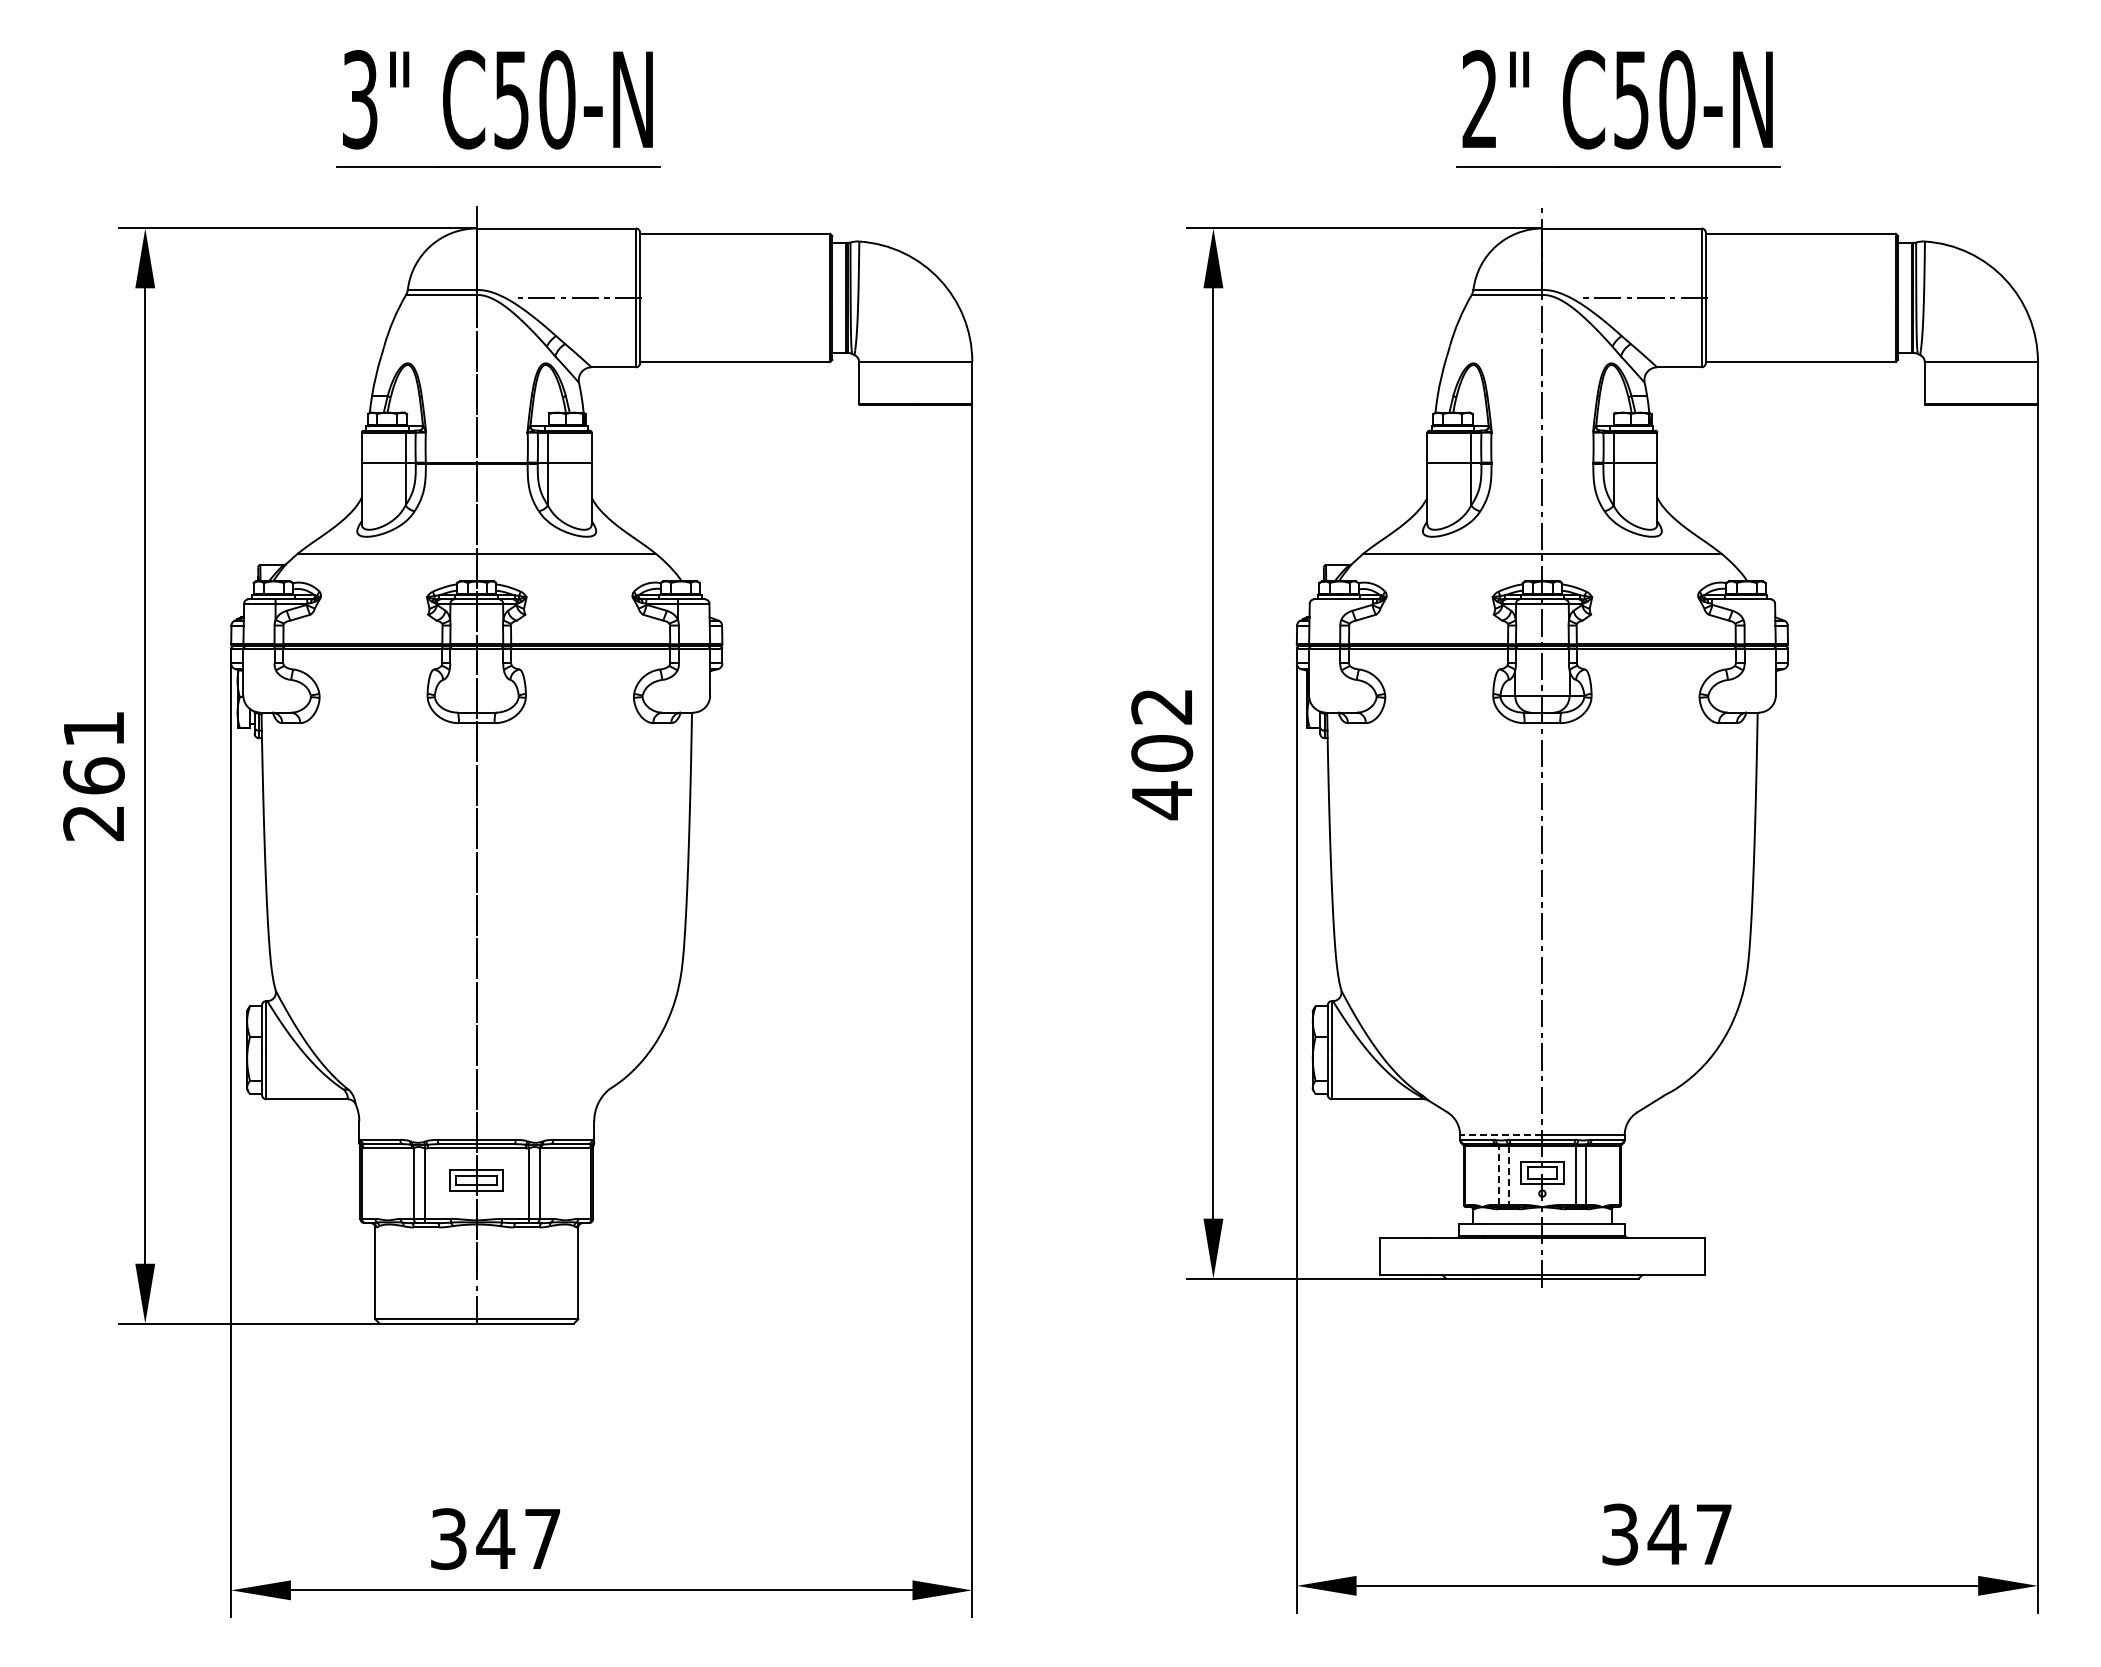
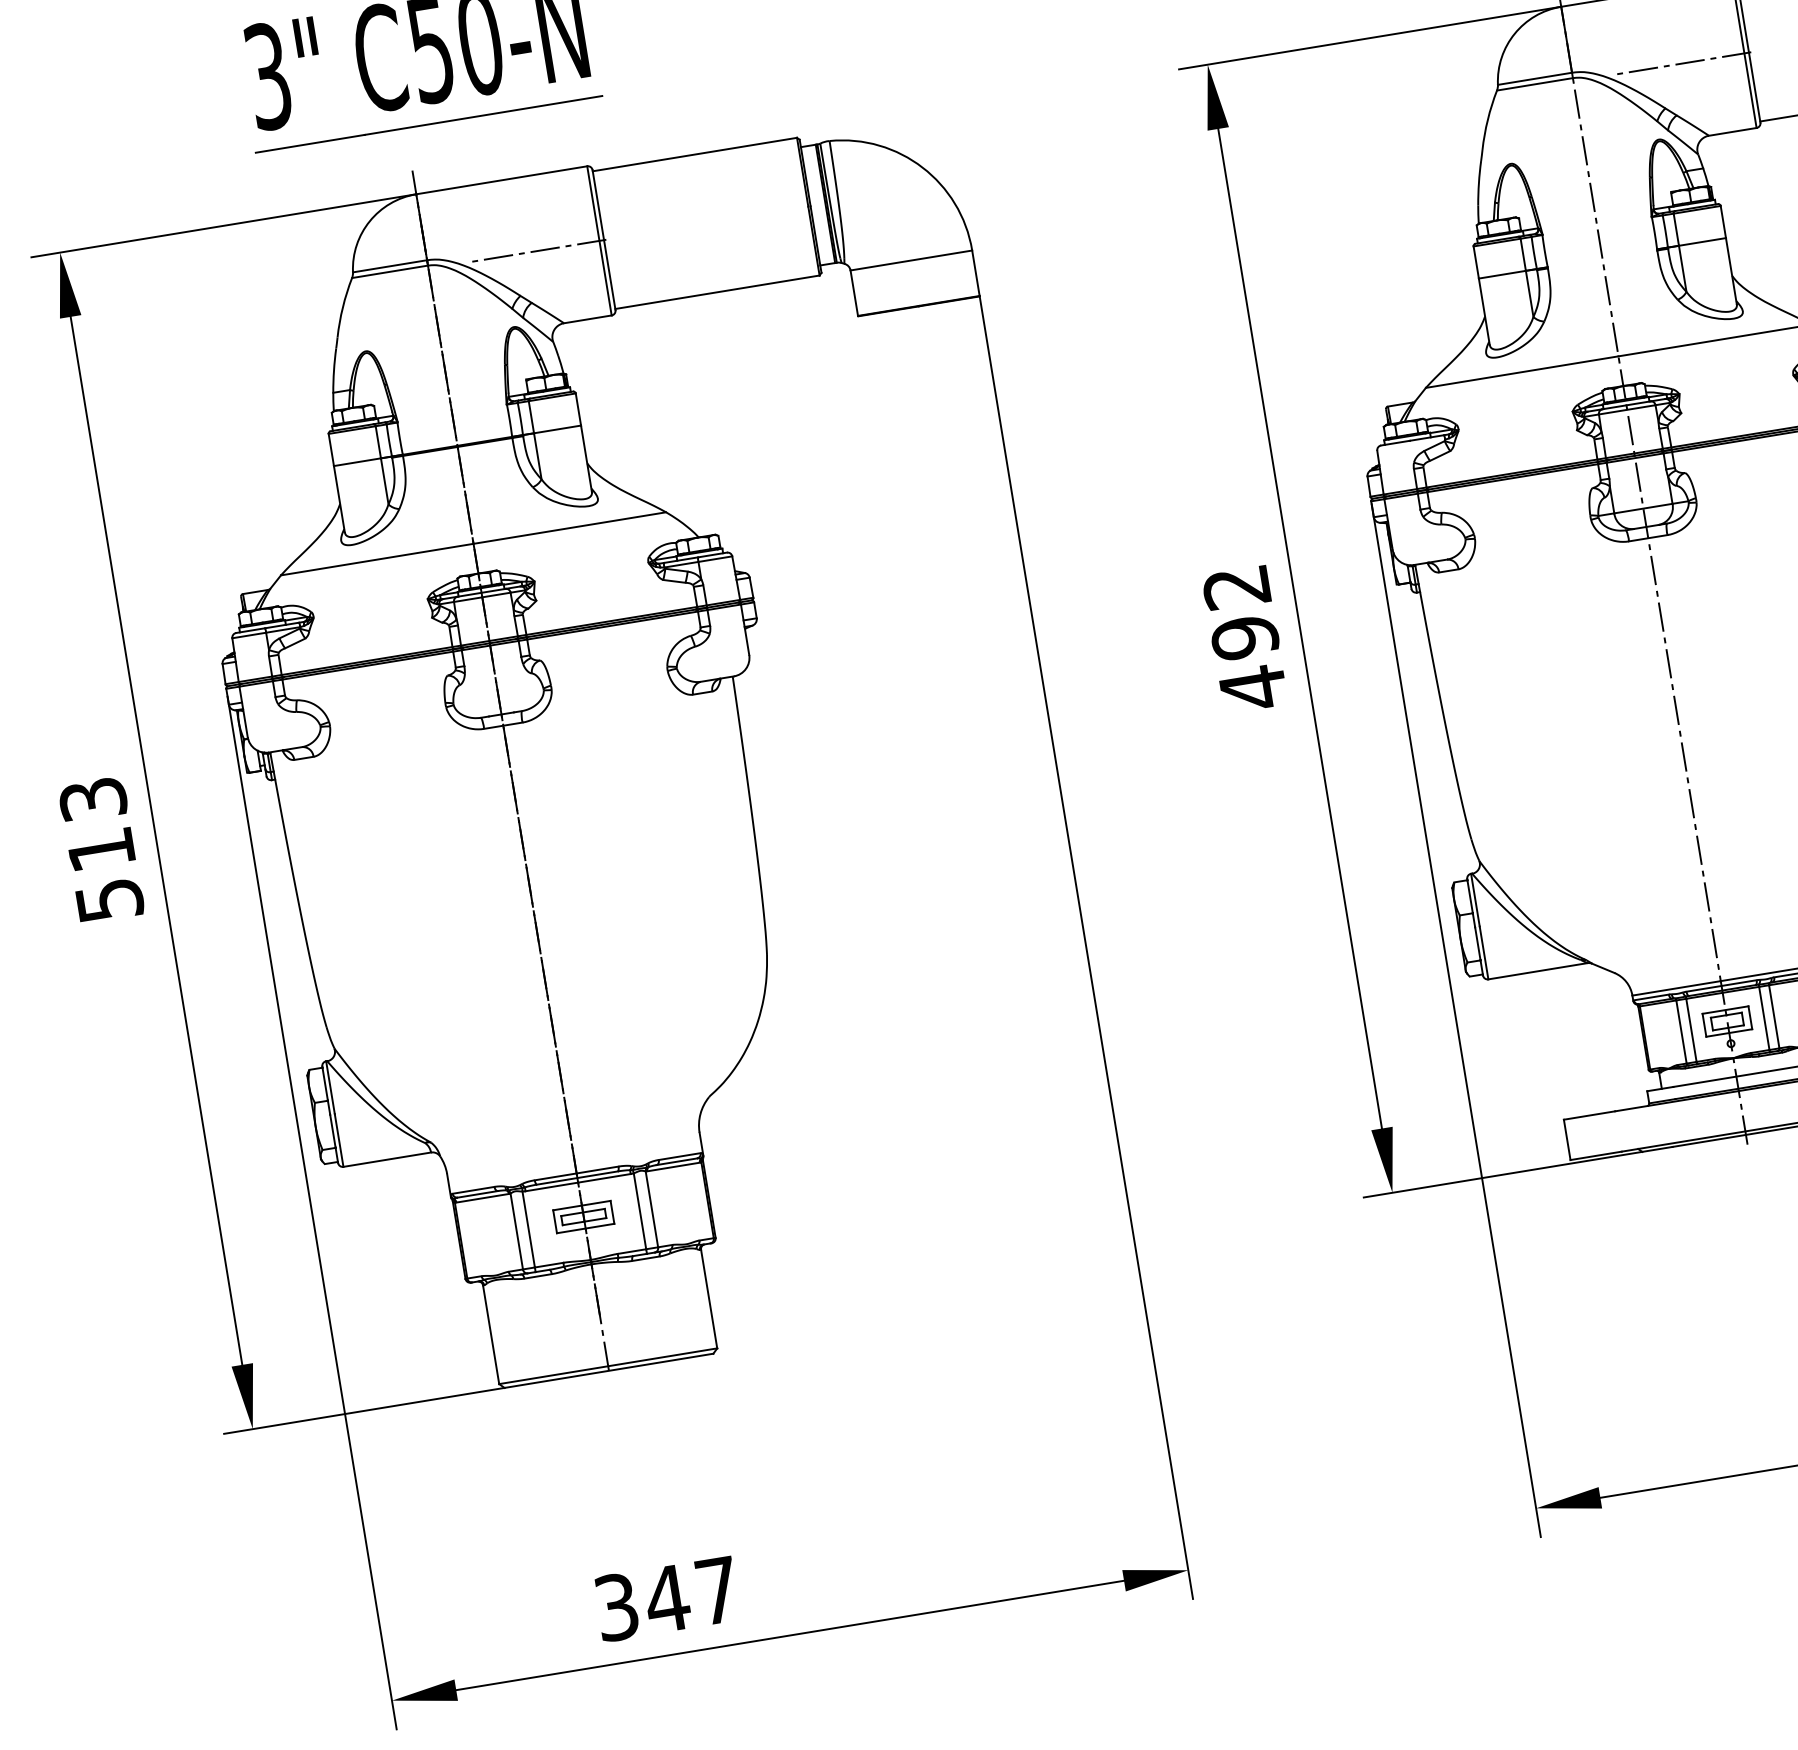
text: (1162, 753) -> (1245, 637), 402 -> 492
text: (93, 775) -> (100, 849), 261 -> 513
line: (1500, 1135) -> (1675, 988), dashed -> solid
line: (1499, 1175) -> (1681, 1031), dashed -> solid
line: (1508, 1176) -> (1691, 1031), dashed -> solid

